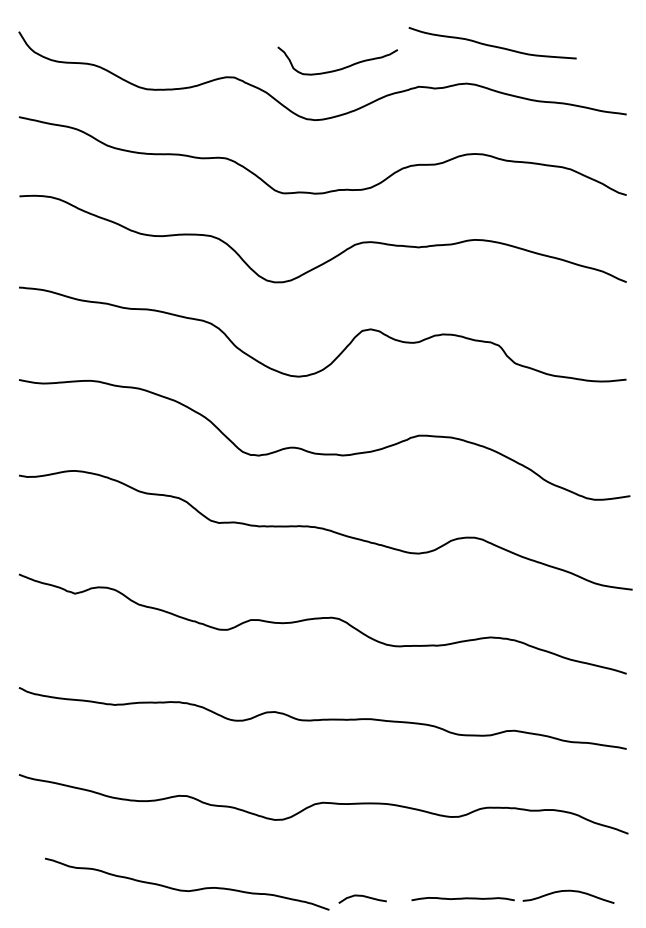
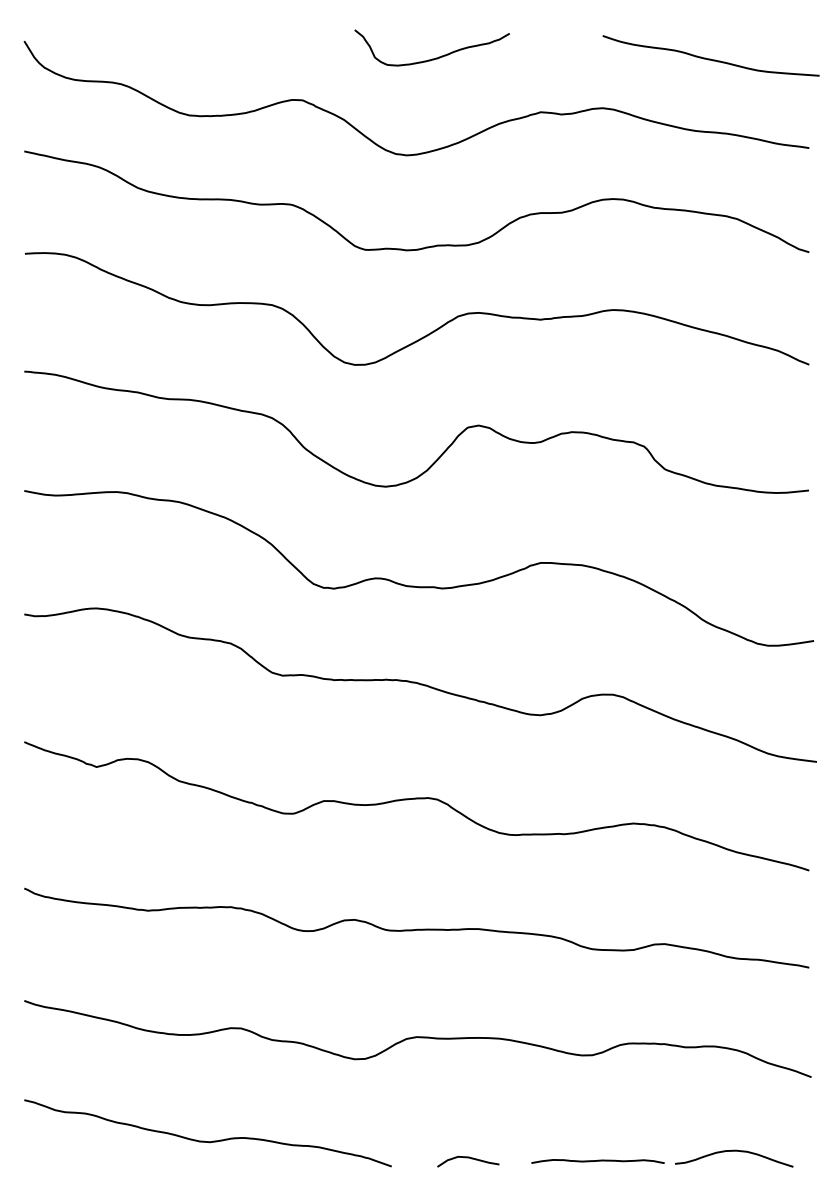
curve: (492, 45) -> (710, 58), moved
curve: (339, 68) -> (434, 57), moved
curve: (187, 890) -> (208, 1141), moved

